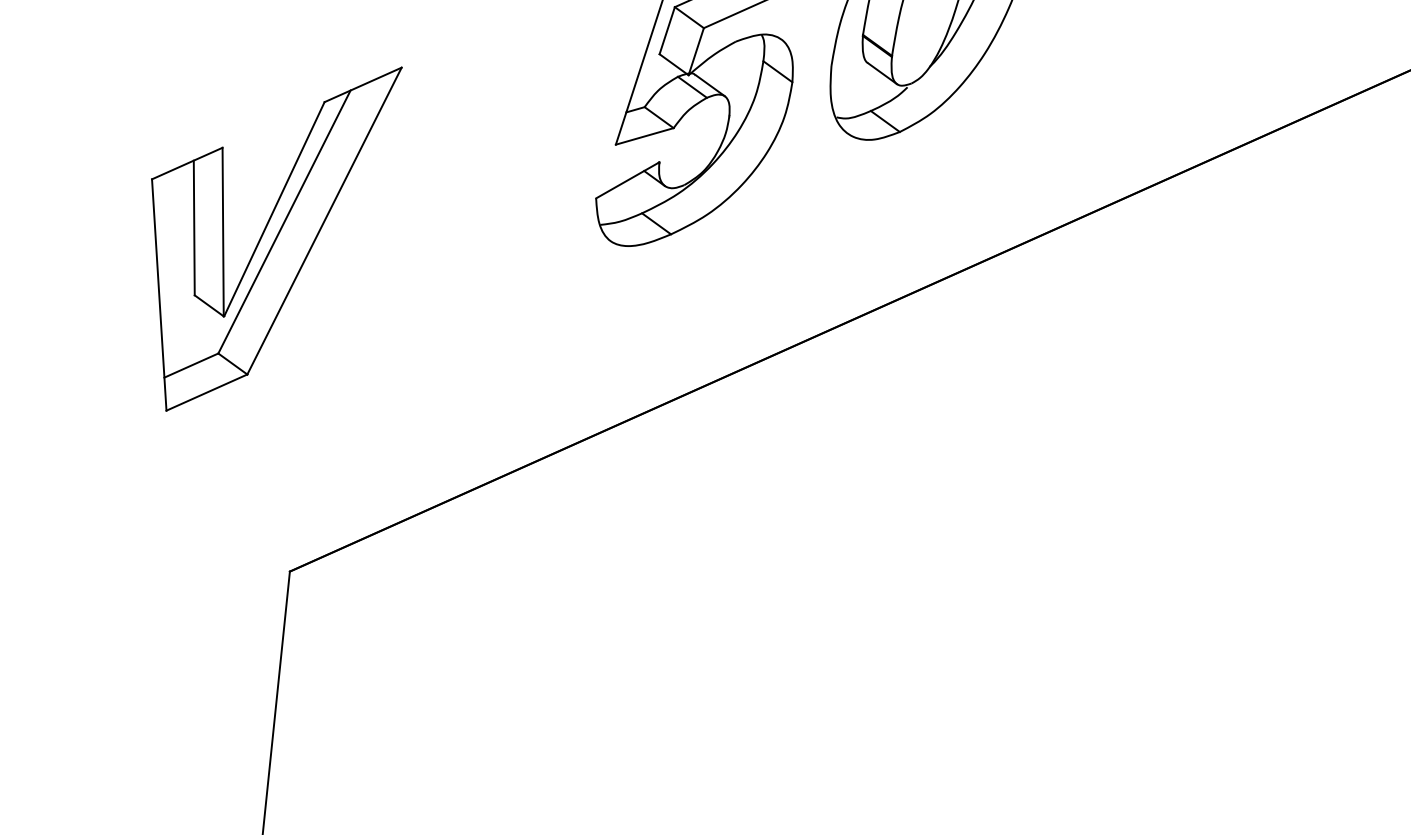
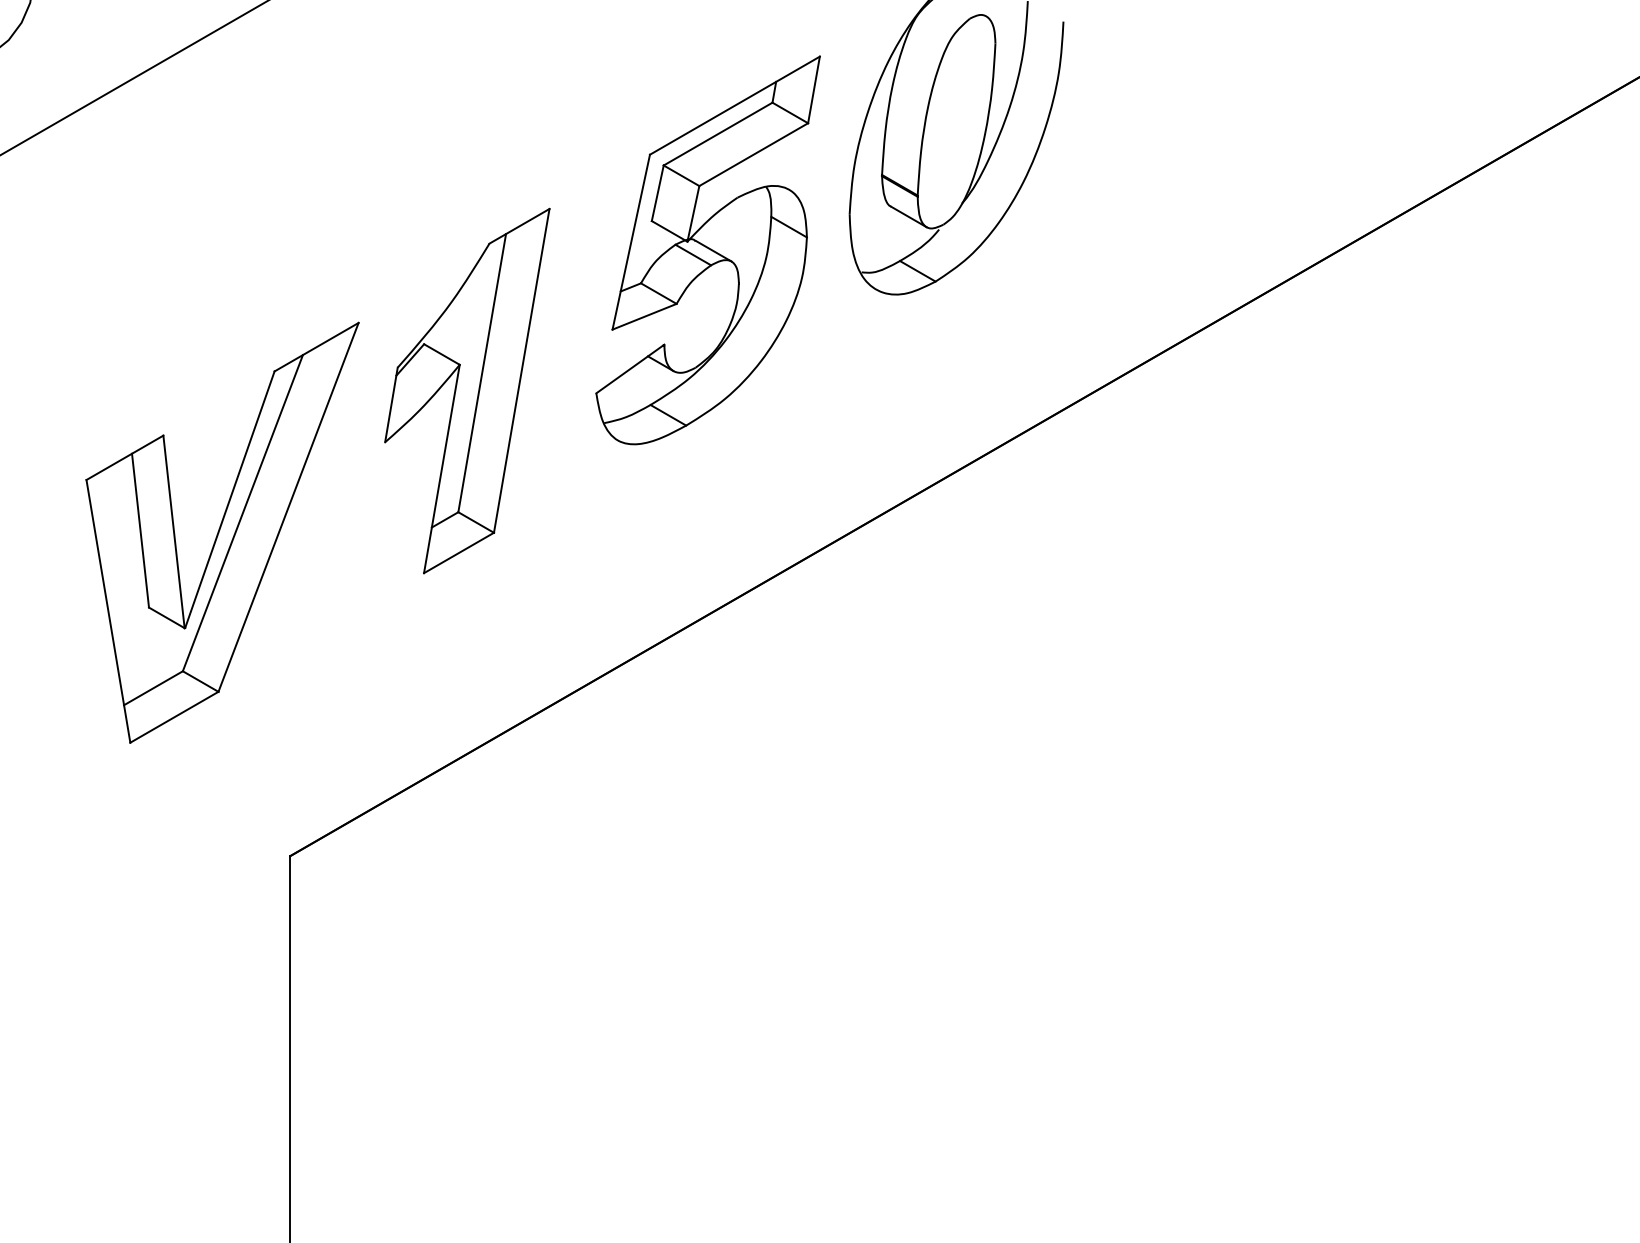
part: (484, 184) -> (467, 390), added
part: (265, 236) -> (222, 532), moved

